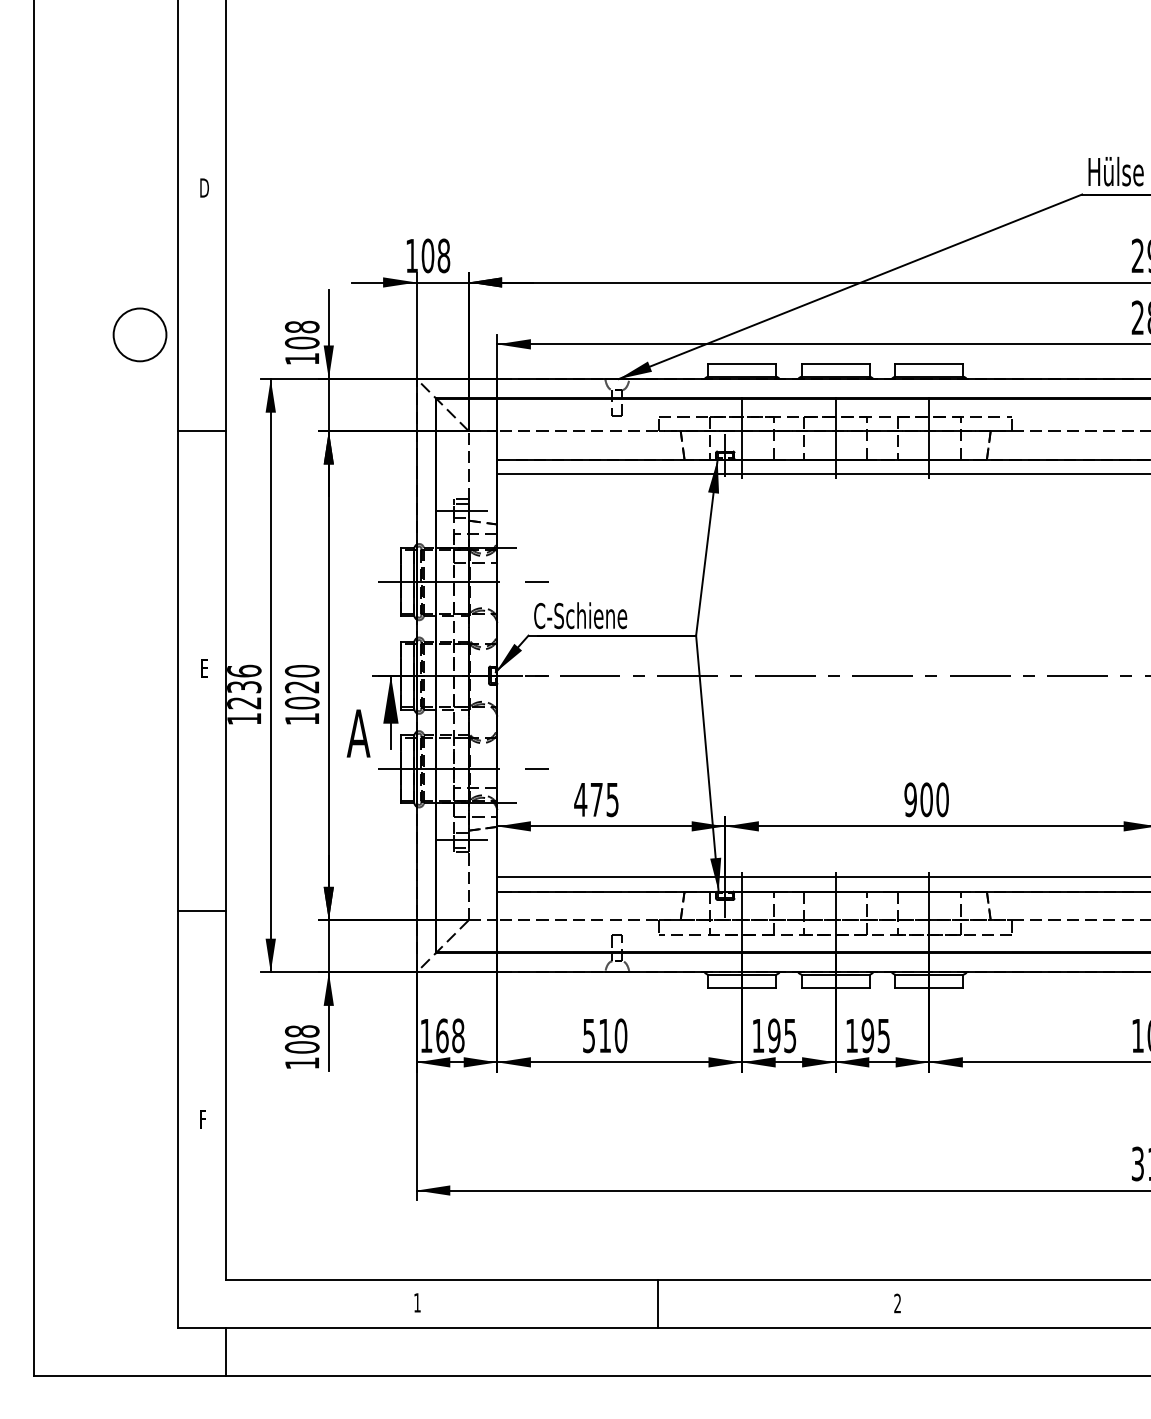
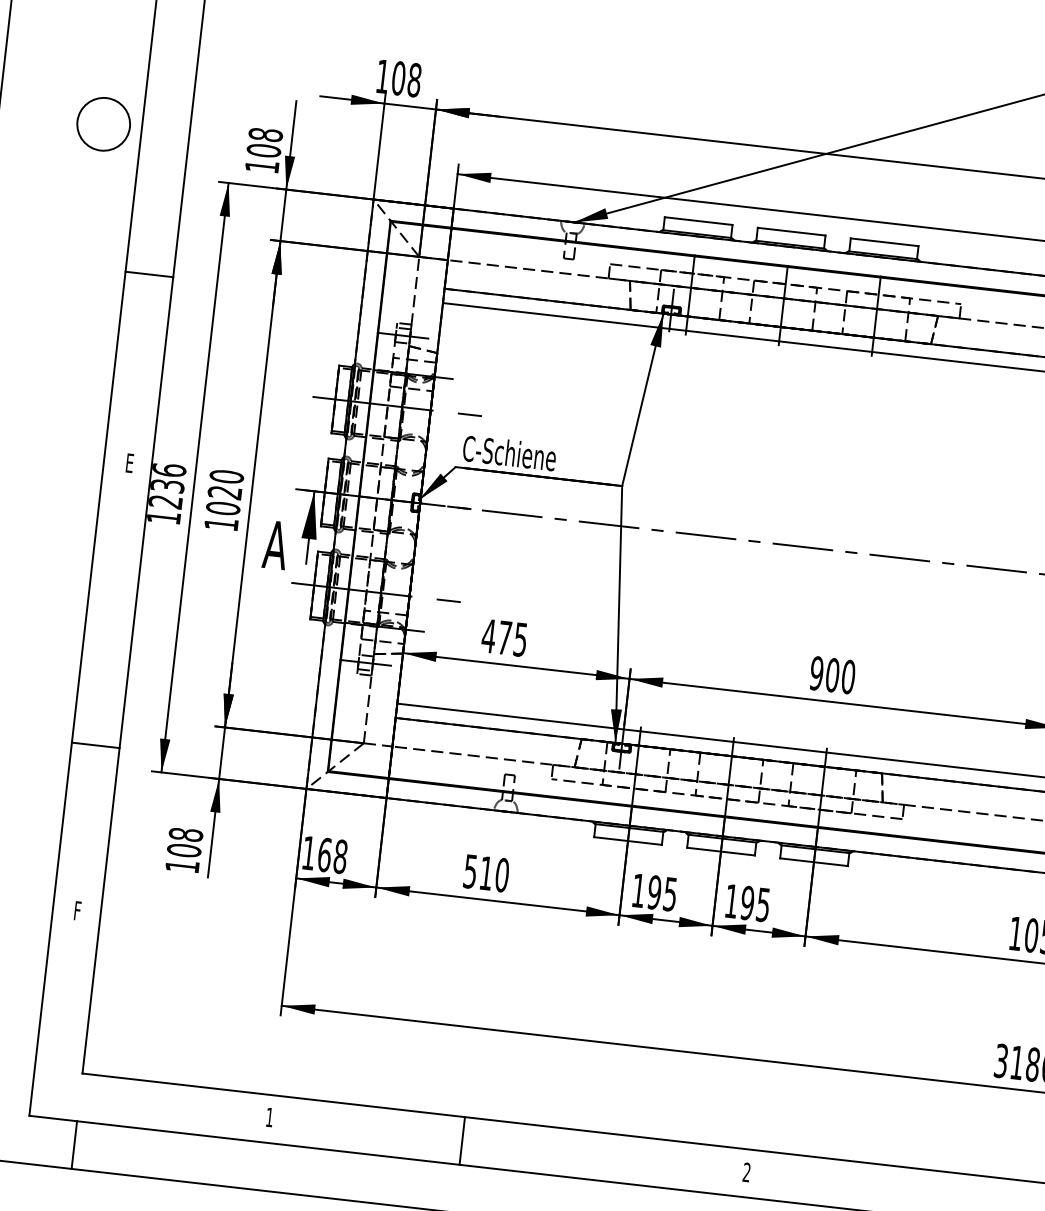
line: (202, 430) -> (149, 274), moved
line: (202, 910) -> (95, 745), moved
line: (658, 1304) -> (462, 1141), moved

